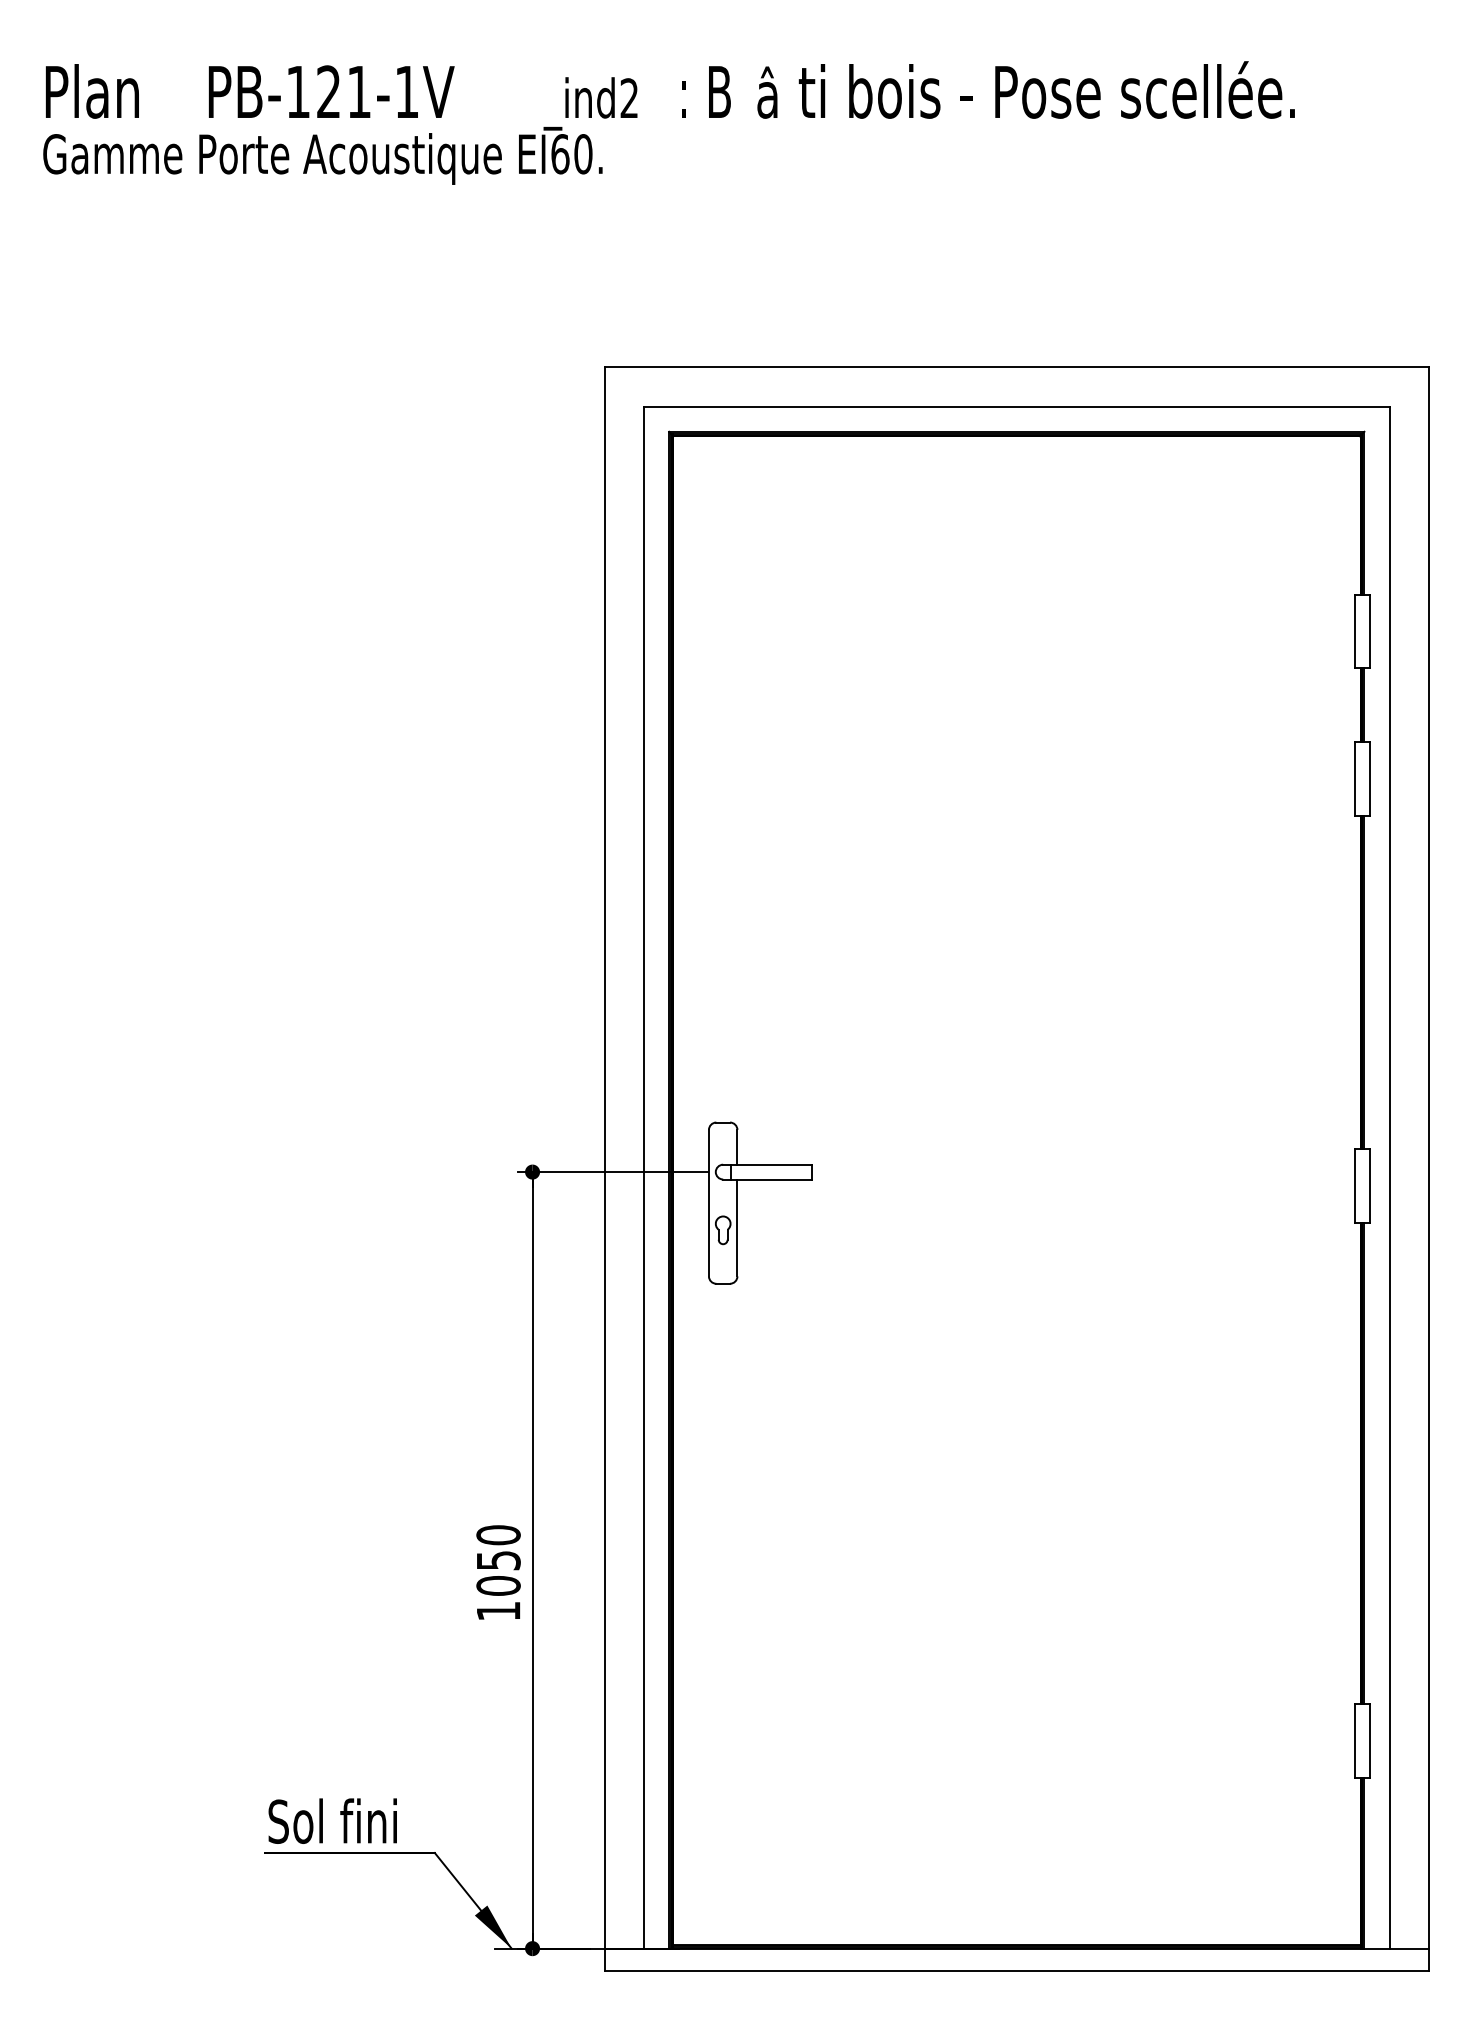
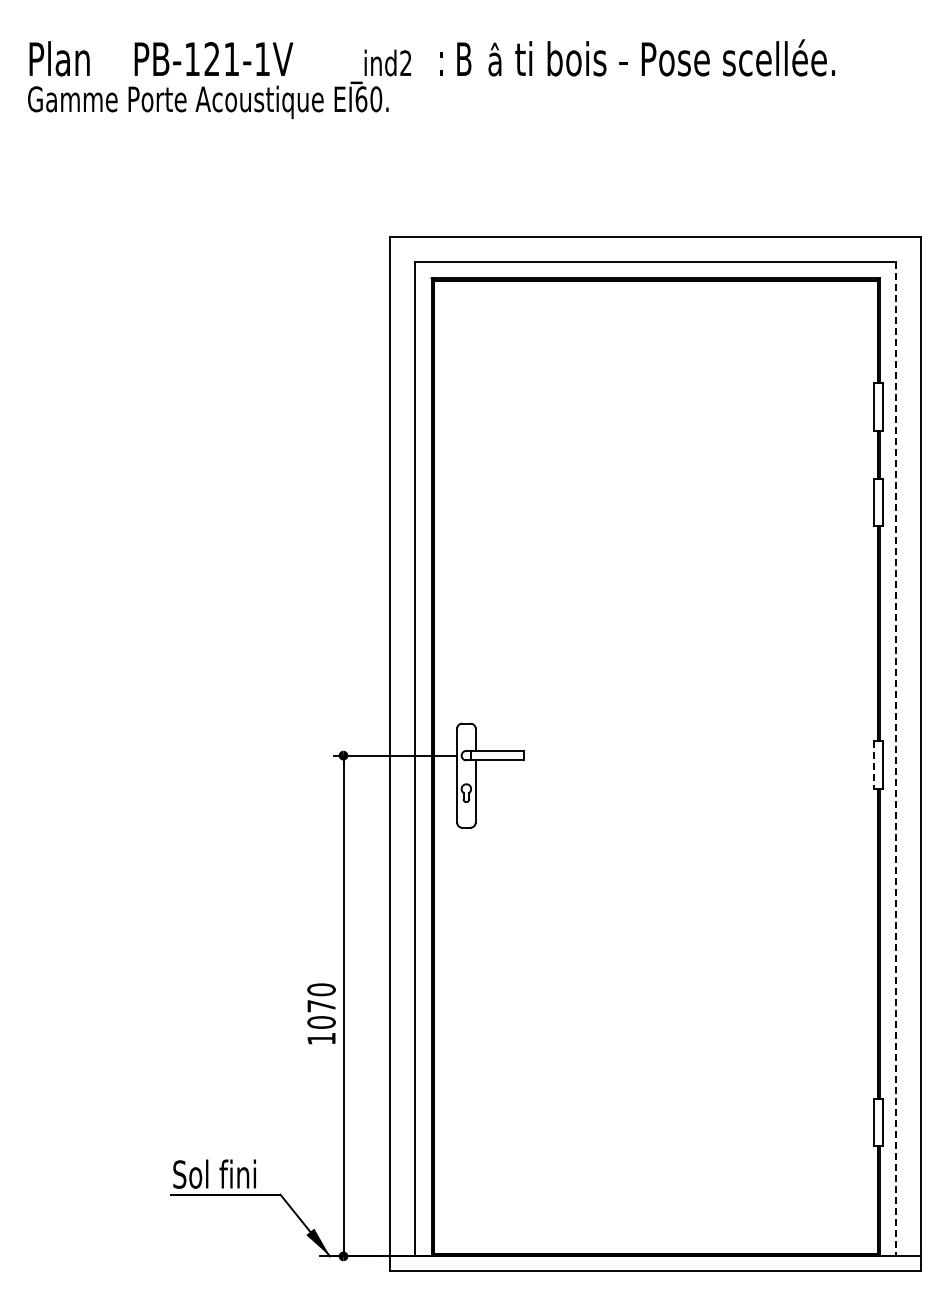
line: (1390, 1178) -> (896, 759), solid -> dashed
line: (1354, 1185) -> (873, 764), solid -> dashed
text: (498, 1561) -> (321, 1006), 1050 -> 1070

